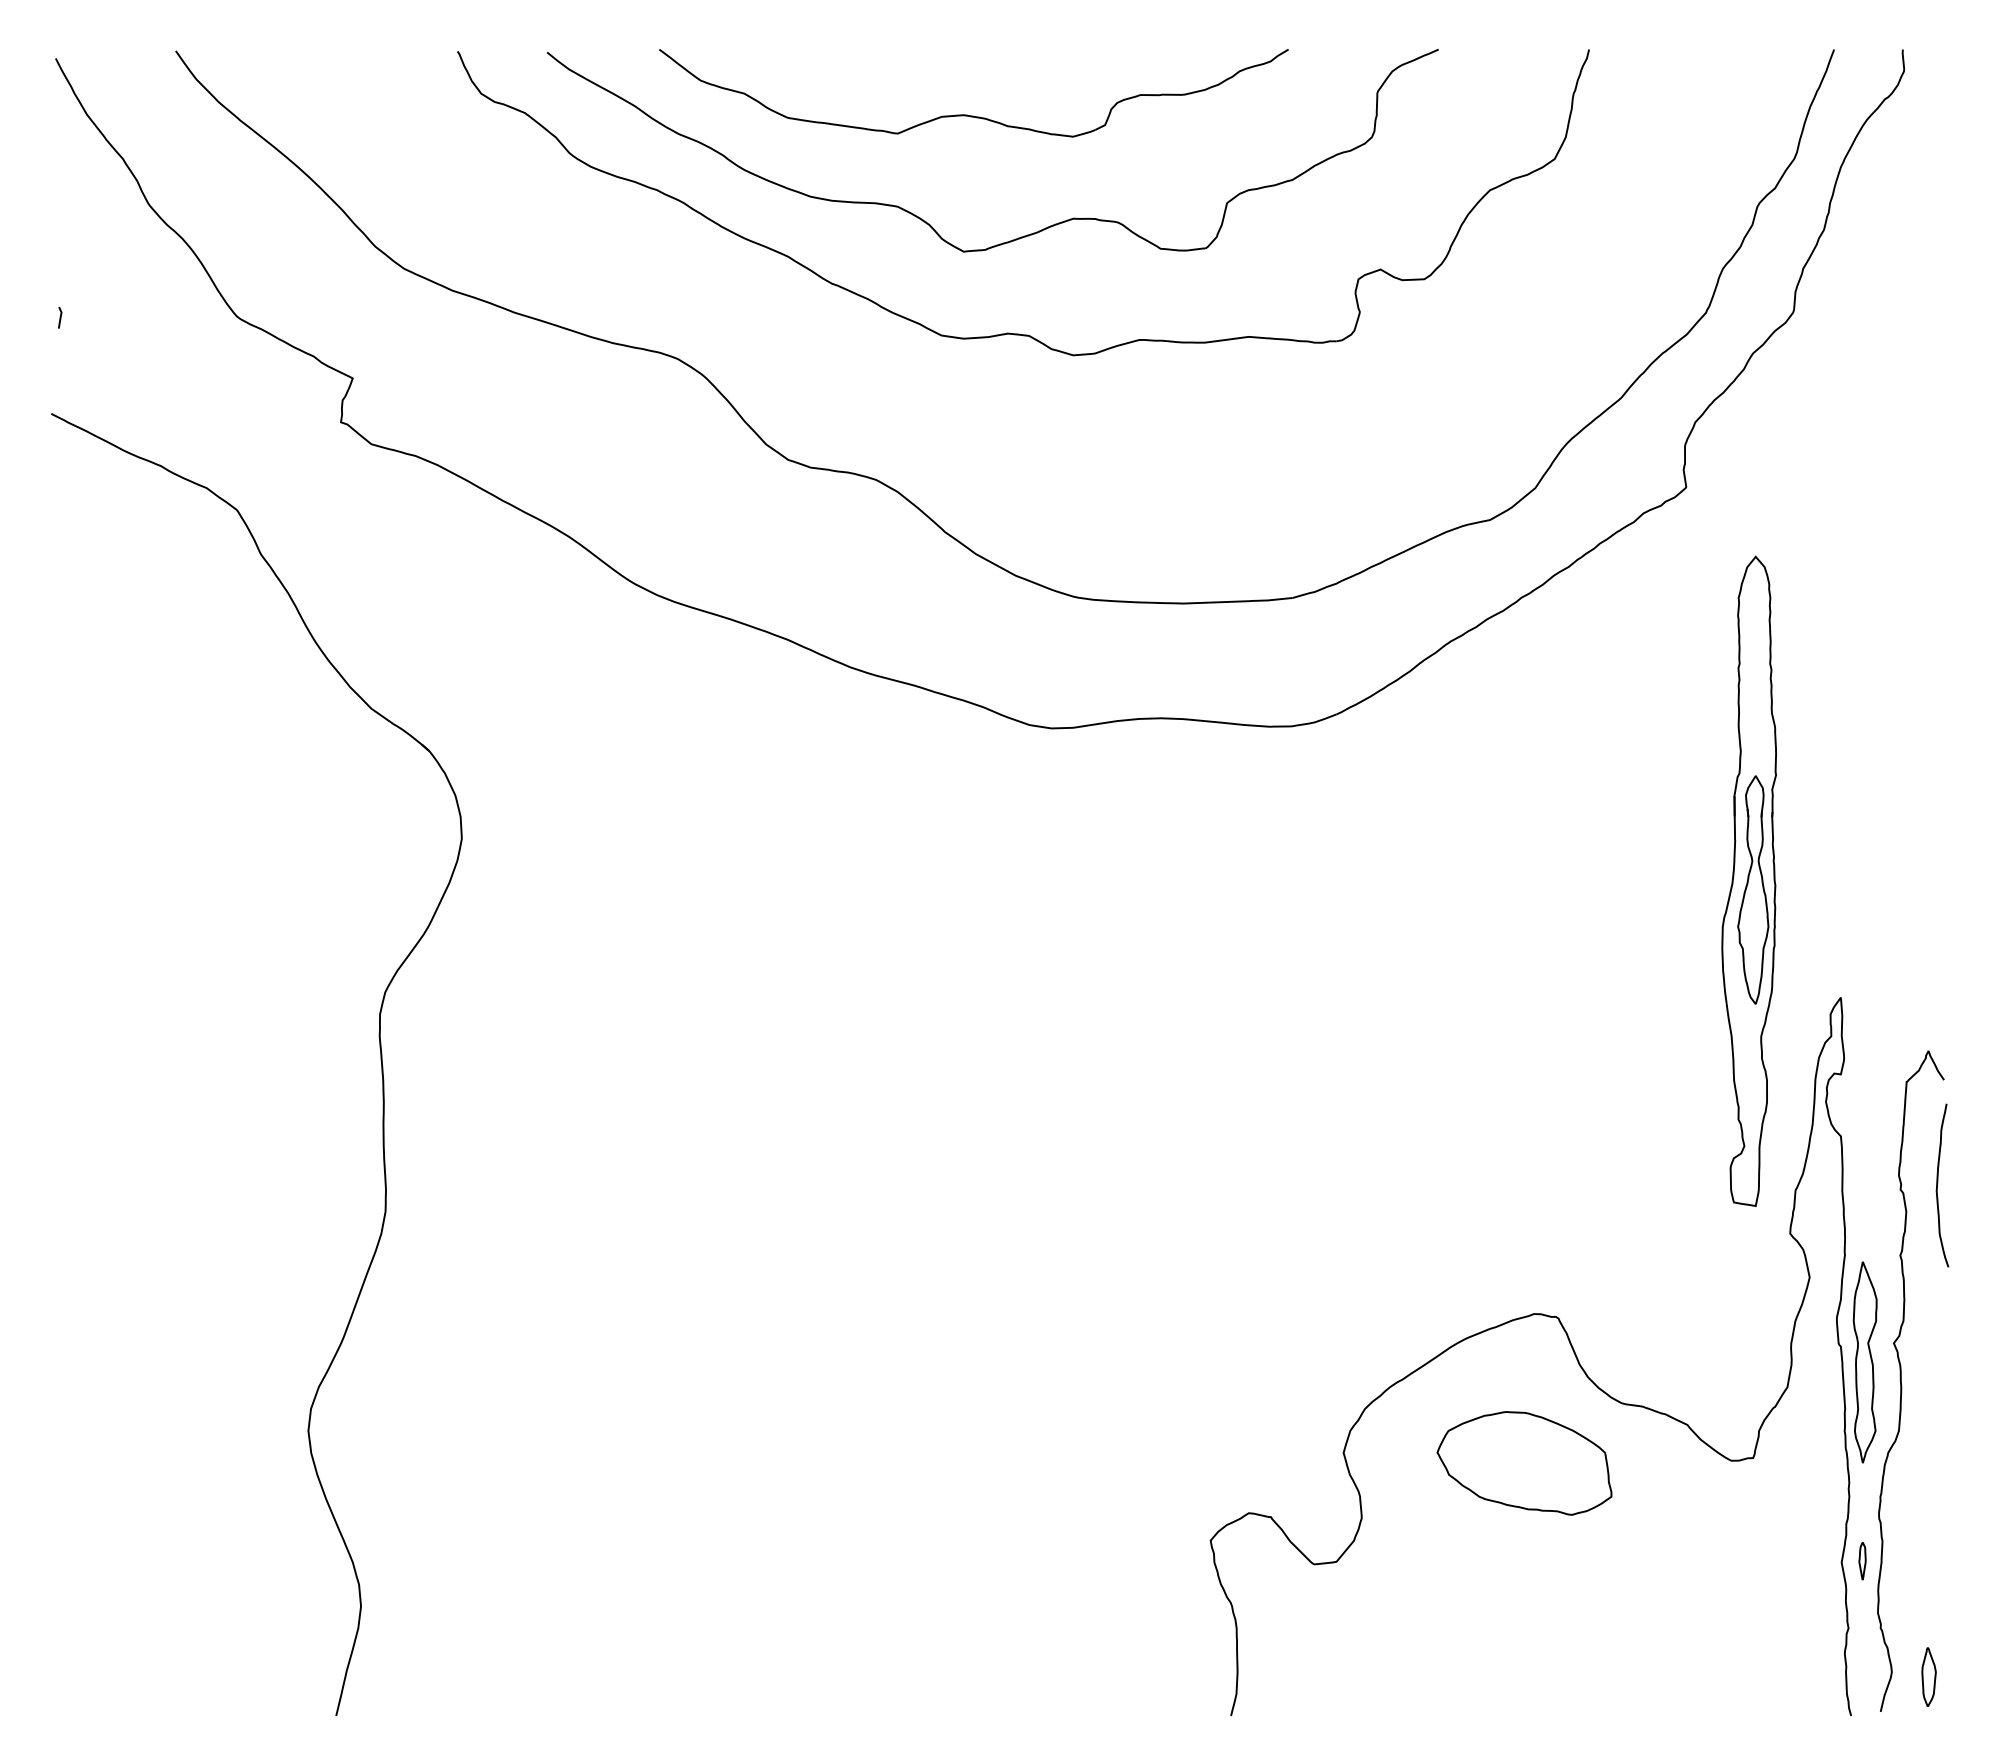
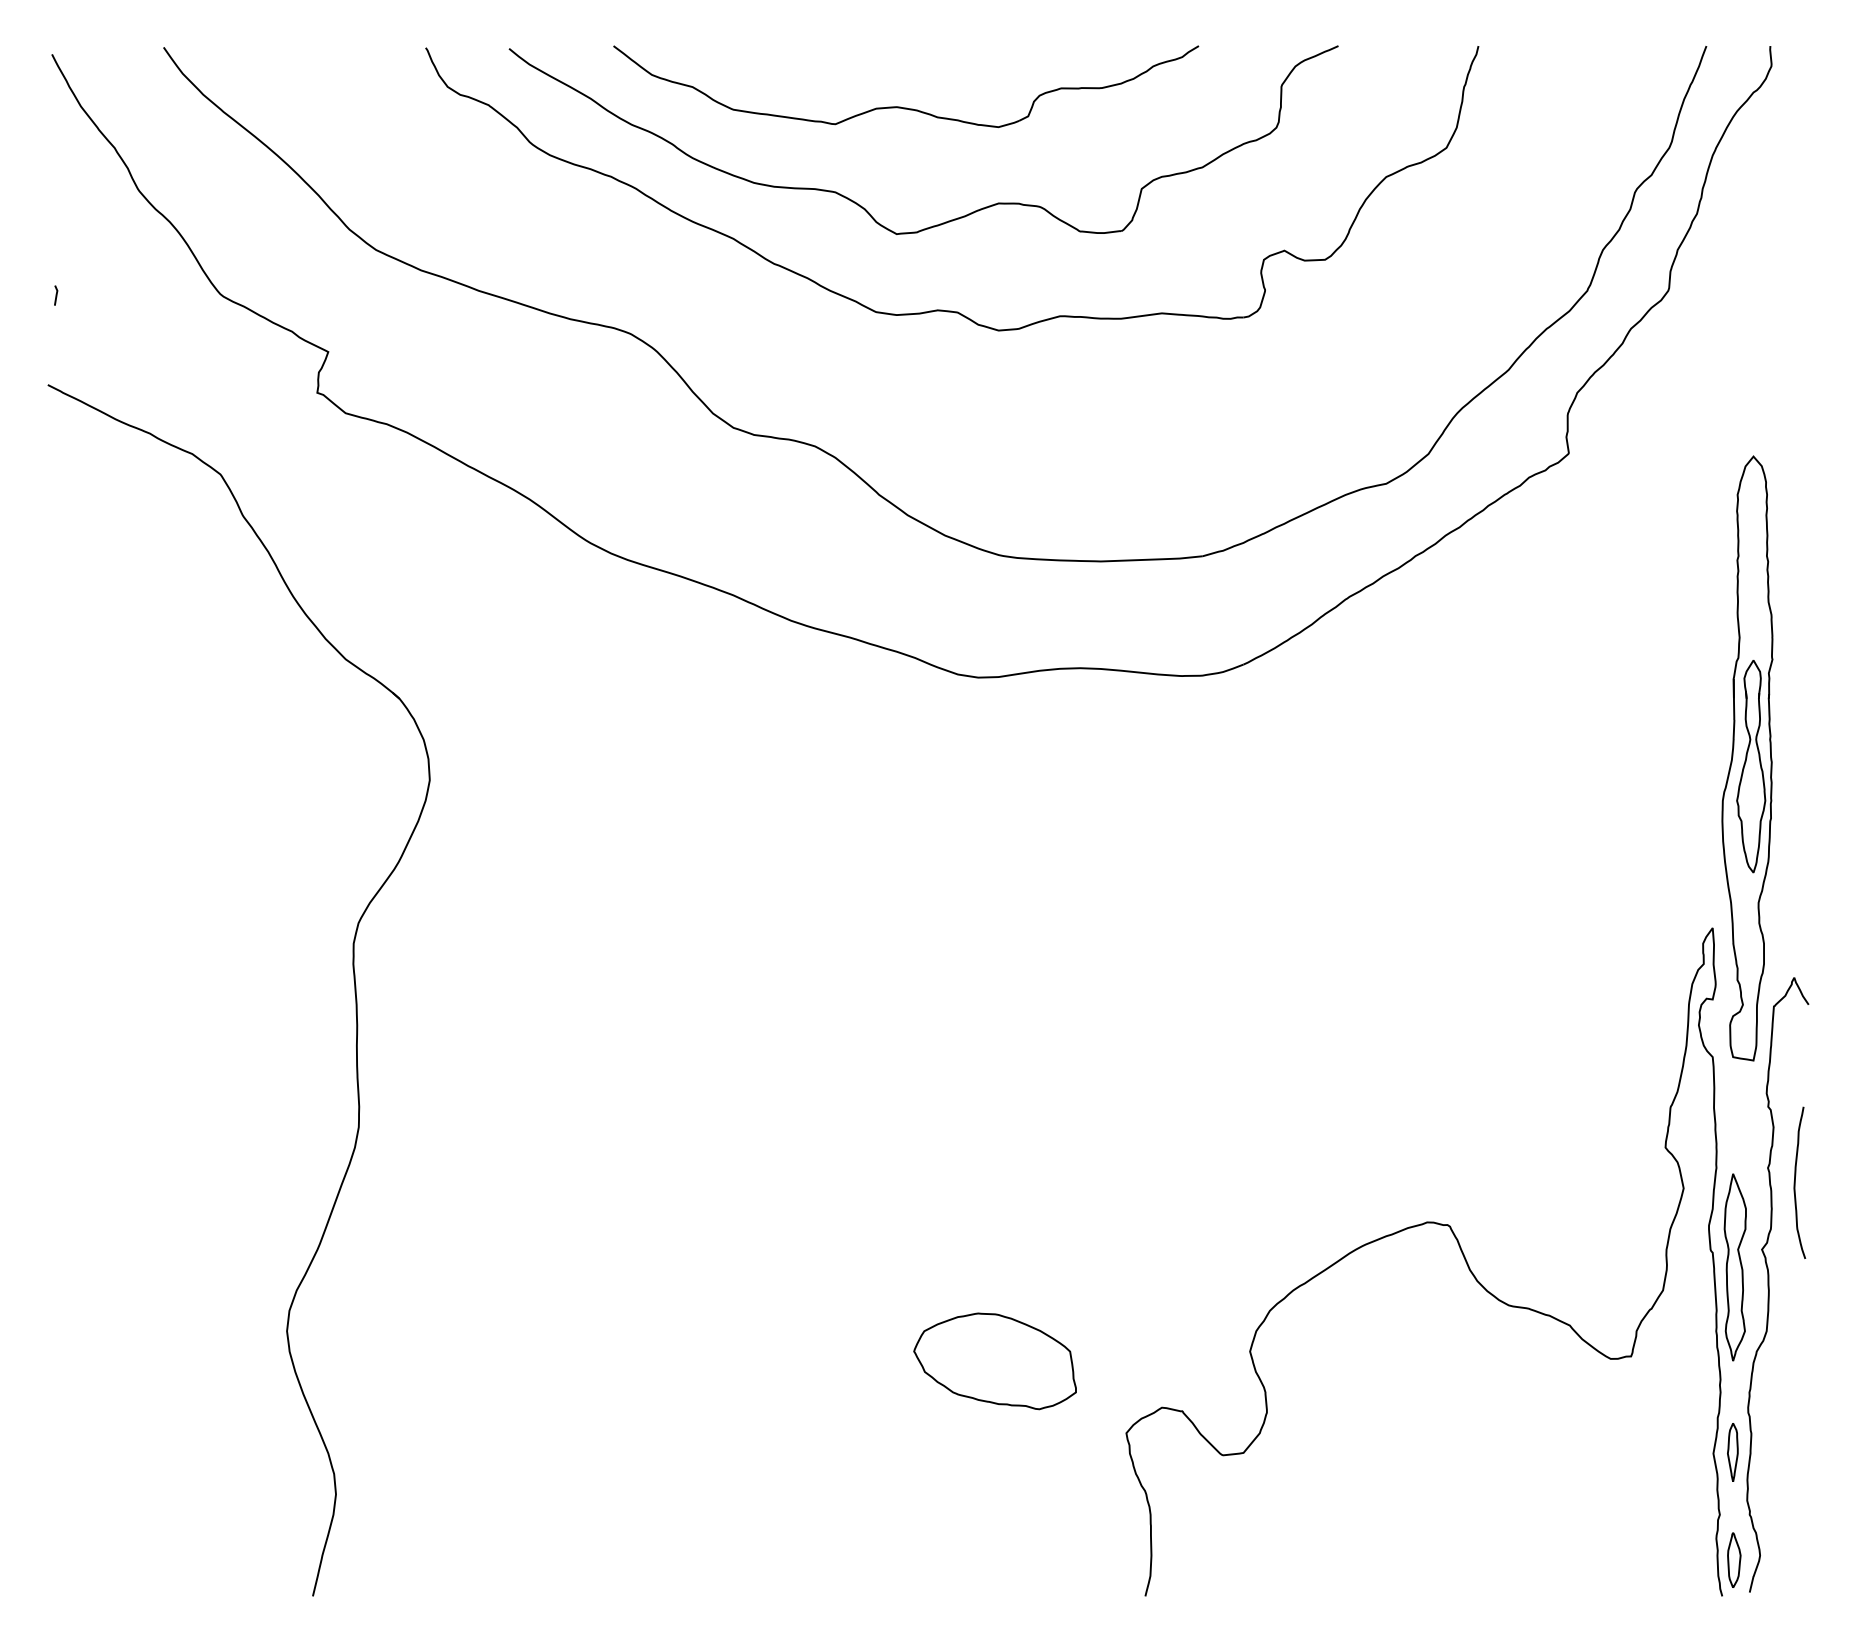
part: (1748, 880) -> (1746, 757), moved
curve: (1938, 1183) -> (1796, 1180), moved
part: (1524, 1463) -> (995, 1361), moved
part: (1862, 1560) -> (1732, 1451), size x1.67
part: (1928, 1676) -> (1733, 1559), moved

